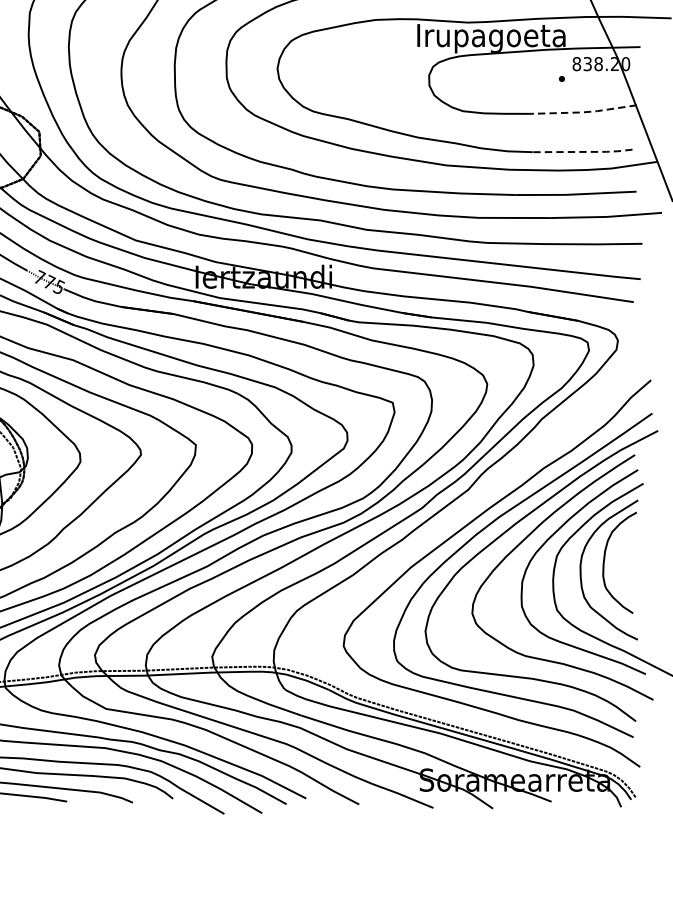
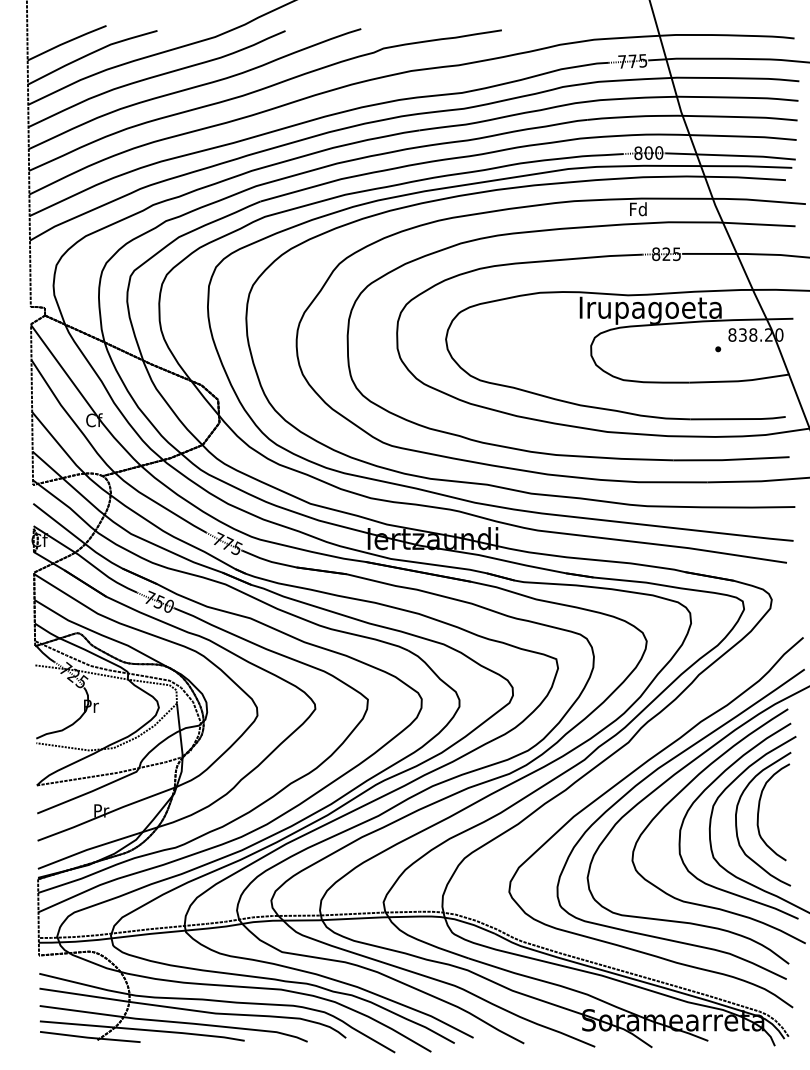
line: (584, 112) -> (739, 381), dashed -> solid
line: (584, 152) -> (739, 419), dashed -> solid

